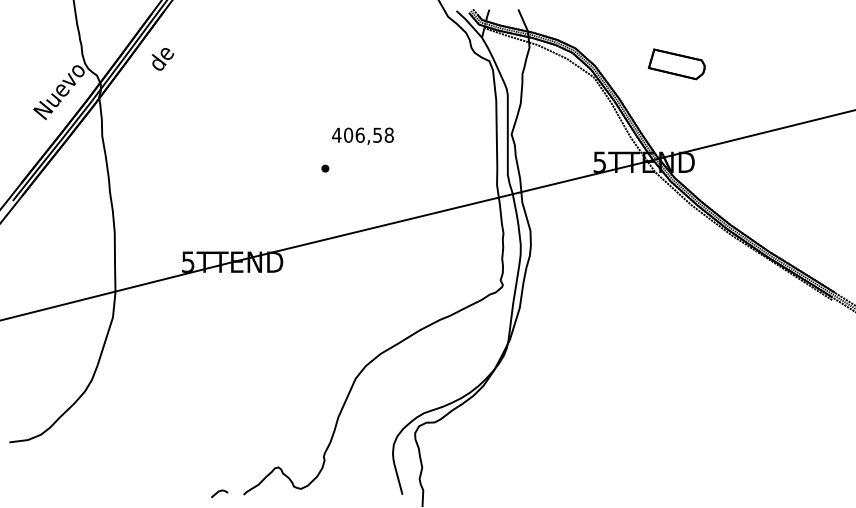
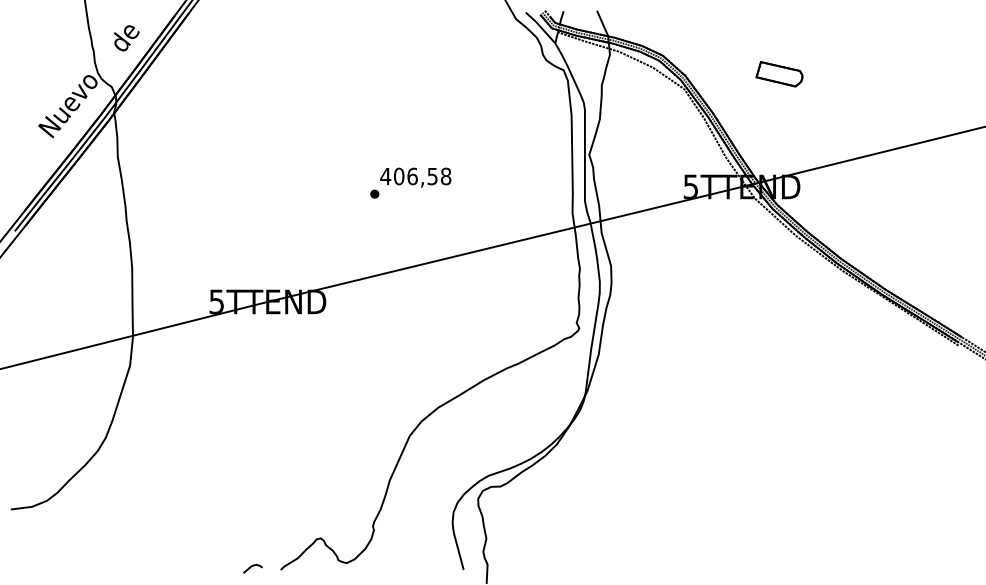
text: (163, 59) -> (127, 38), moved
part: (676, 64) -> (779, 74), size x0.71
text: (362, 135) -> (415, 176), moved

